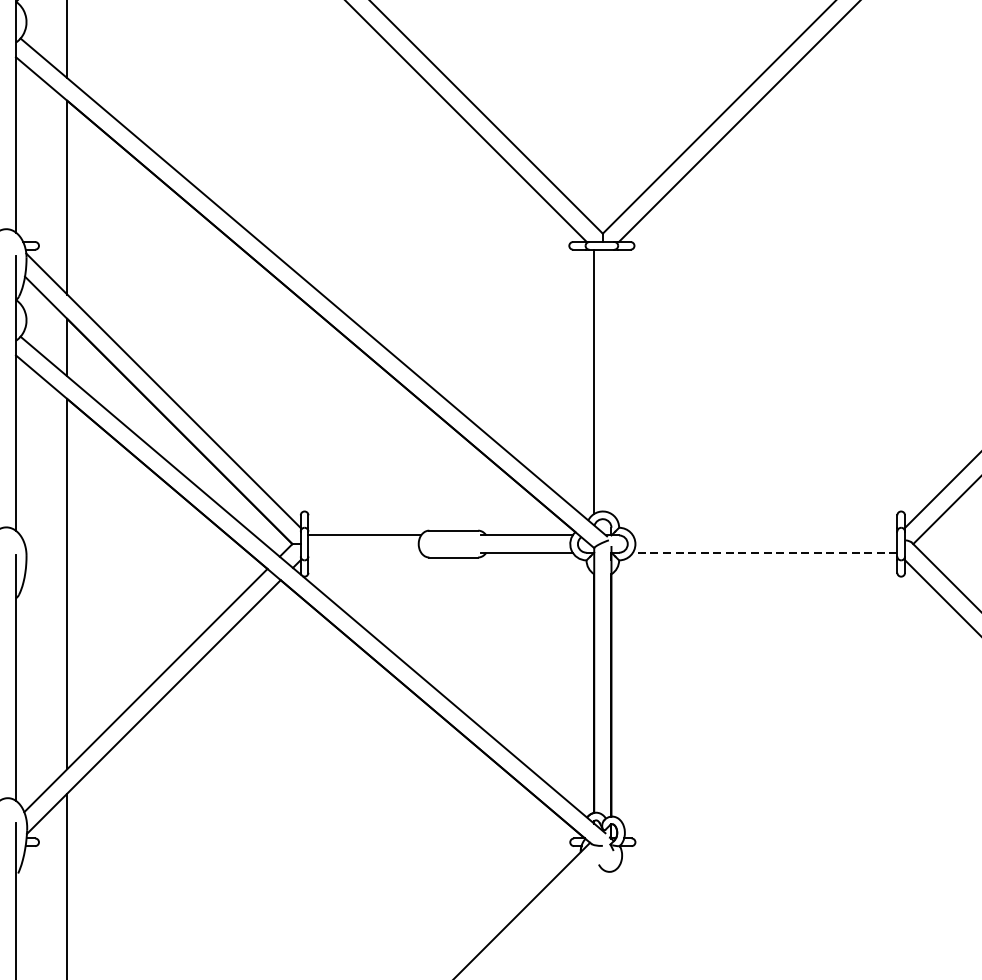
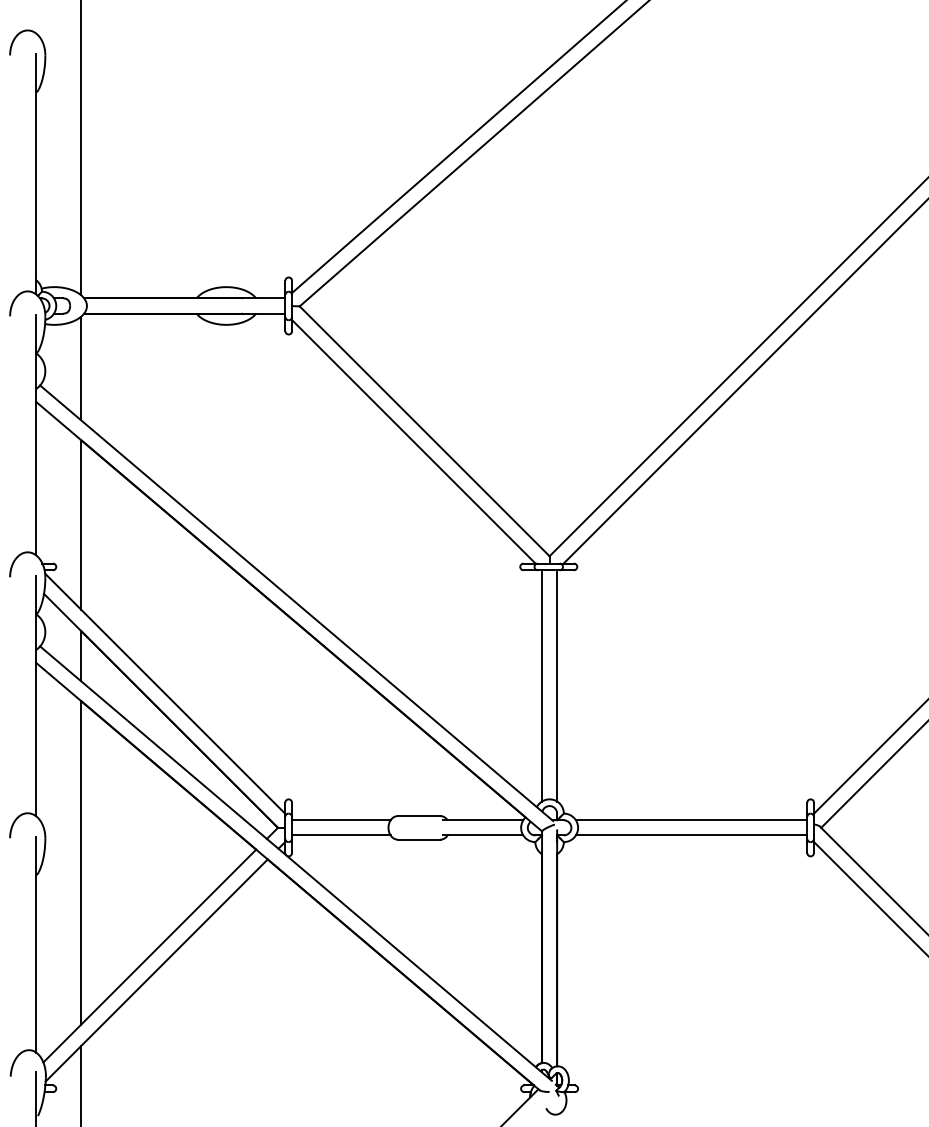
line: (611, 381) -> (557, 685), added
line: (765, 535) -> (691, 820), added
line: (365, 552) -> (341, 835), added
line: (765, 552) -> (691, 835), dashed -> solid

